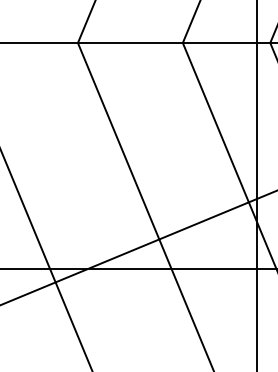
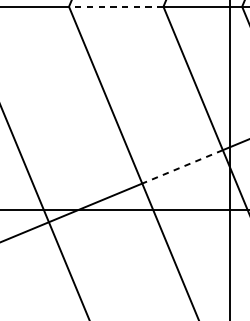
line: (129, 43) -> (115, 7), solid -> dashed
line: (203, 221) -> (182, 167), solid -> dashed

